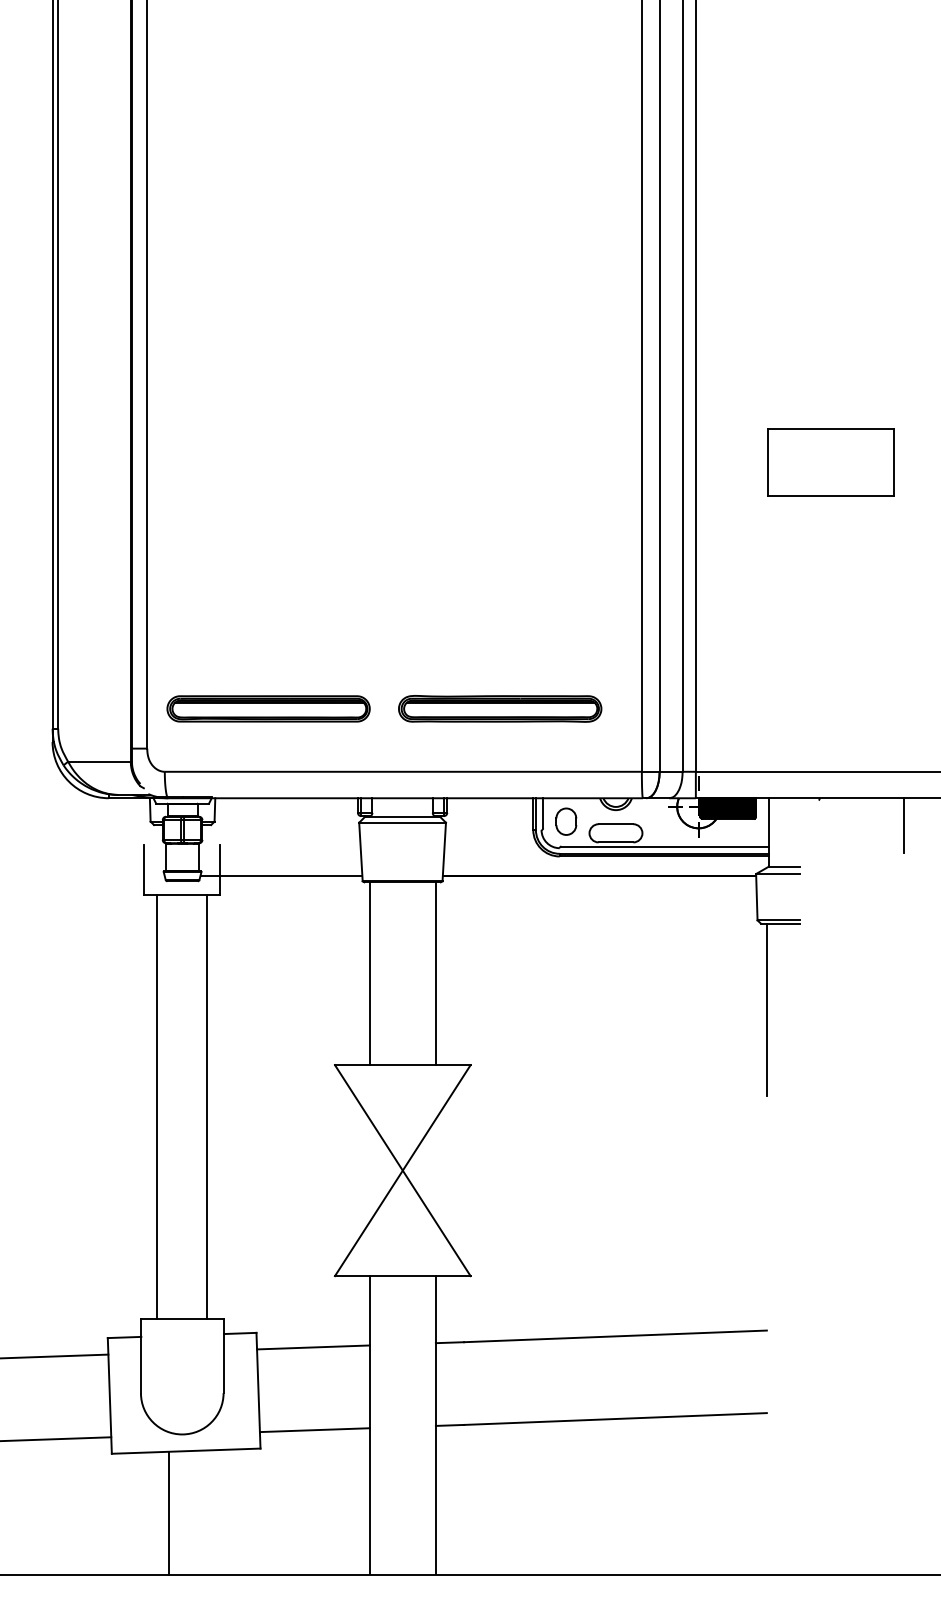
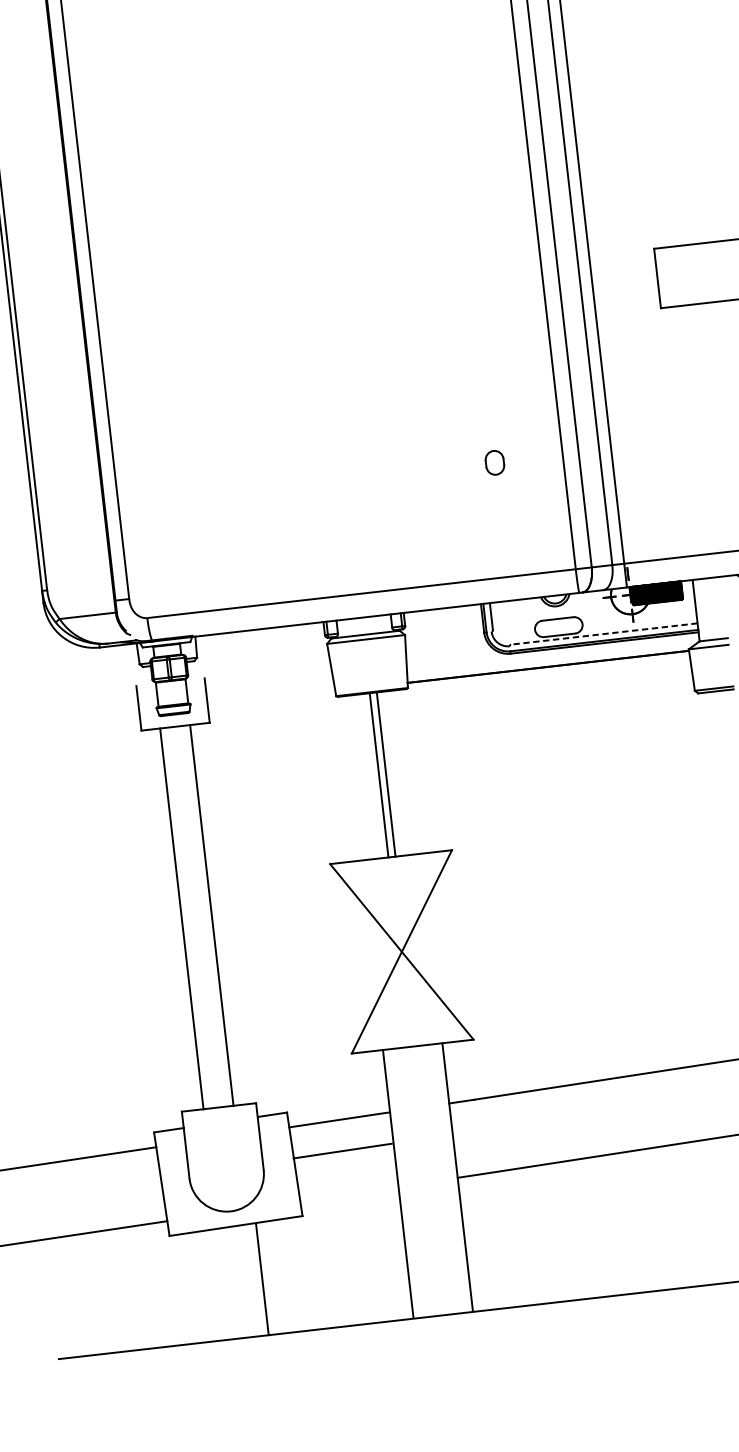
part: (268, 708) -> (233, 550), removed
part: (500, 708) -> (442, 526), removed
part: (566, 821) -> (495, 462), moved
line: (665, 846) -> (604, 633), solid -> dashed
line: (281, 875) -> (262, 699), removed
line: (369, 973) -> (385, 774), moved
line: (435, 973) -> (378, 775), moved
line: (766, 1009) -> (712, 769), removed
line: (157, 1106) -> (211, 915), moved
line: (207, 1106) -> (182, 918), moved
line: (314, 1430) -> (342, 1151), moved
line: (169, 1513) -> (262, 1279), moved

